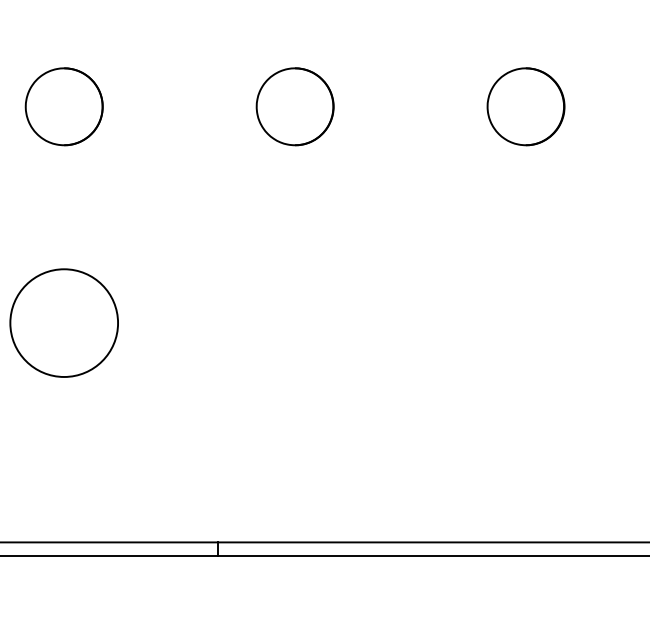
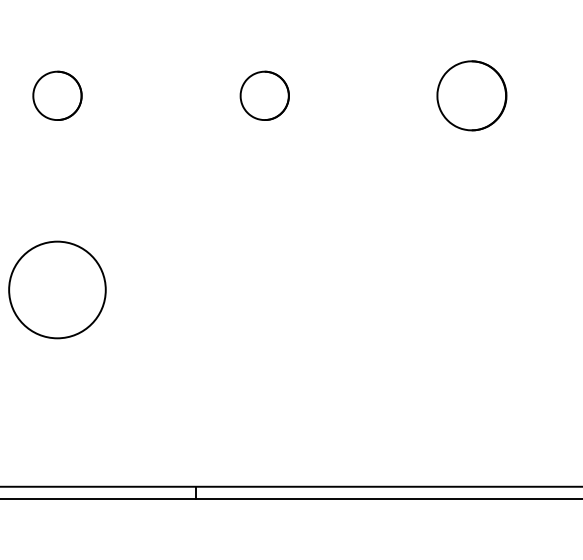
part: (64, 106) -> (57, 95), size x0.7
part: (294, 106) -> (264, 95), size x0.7

